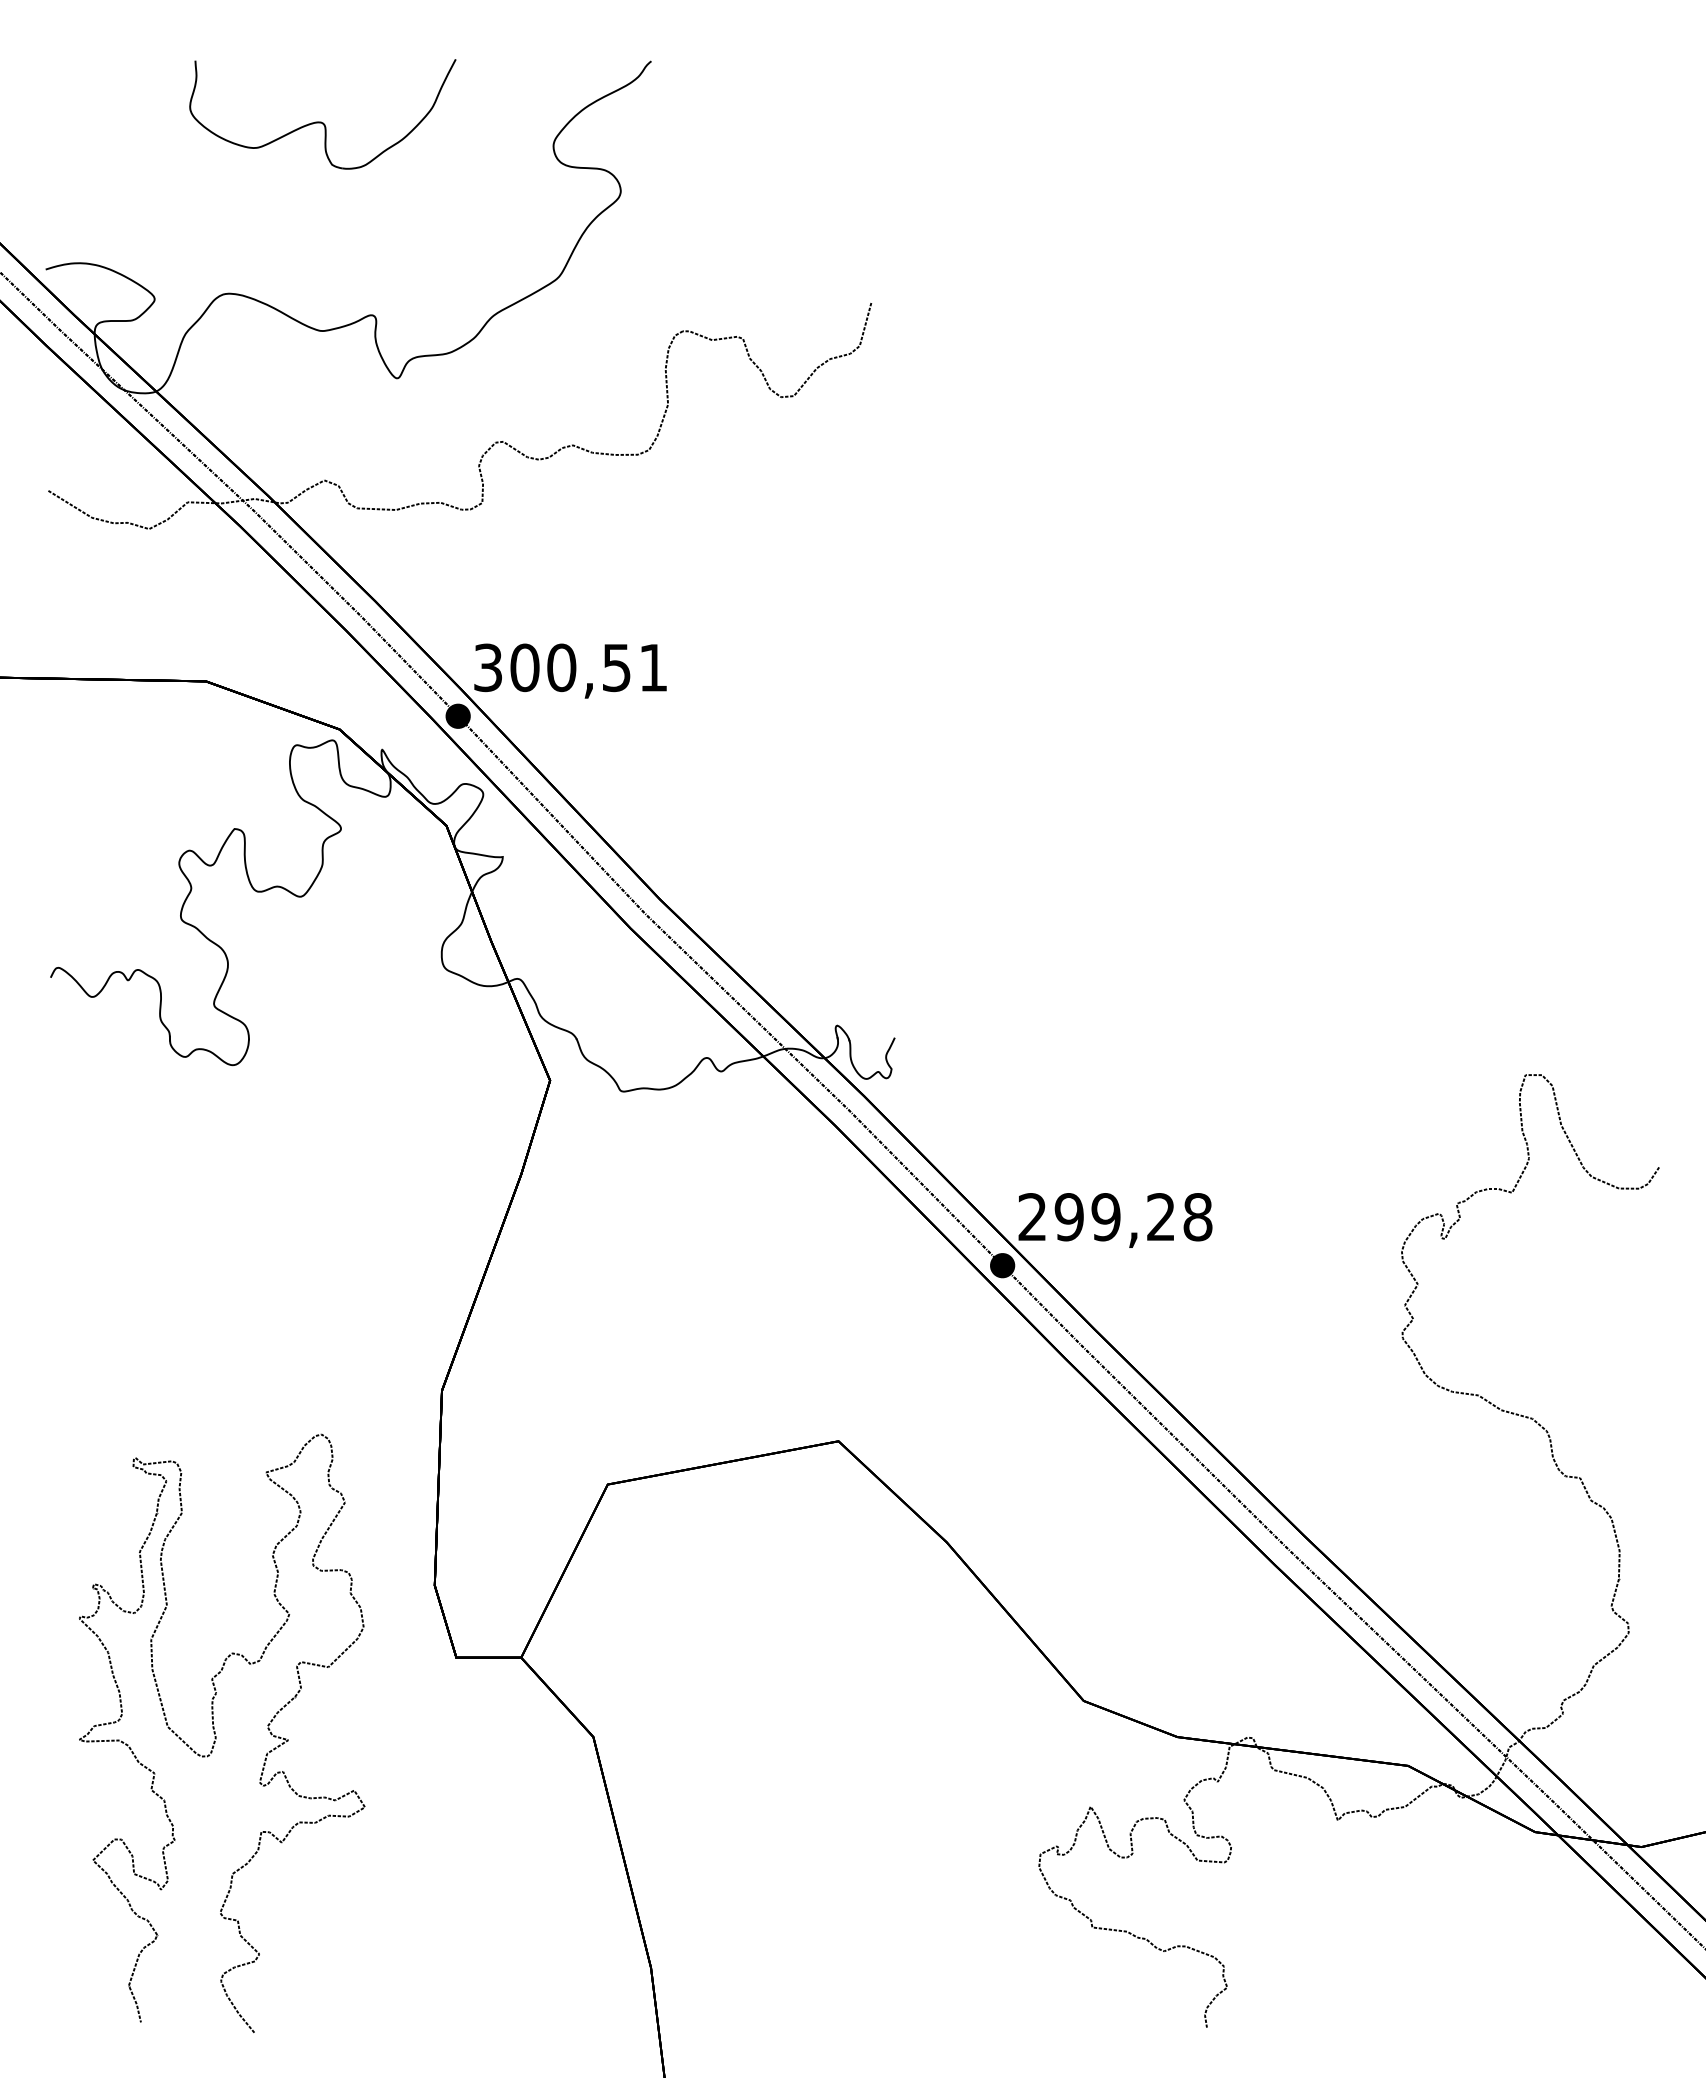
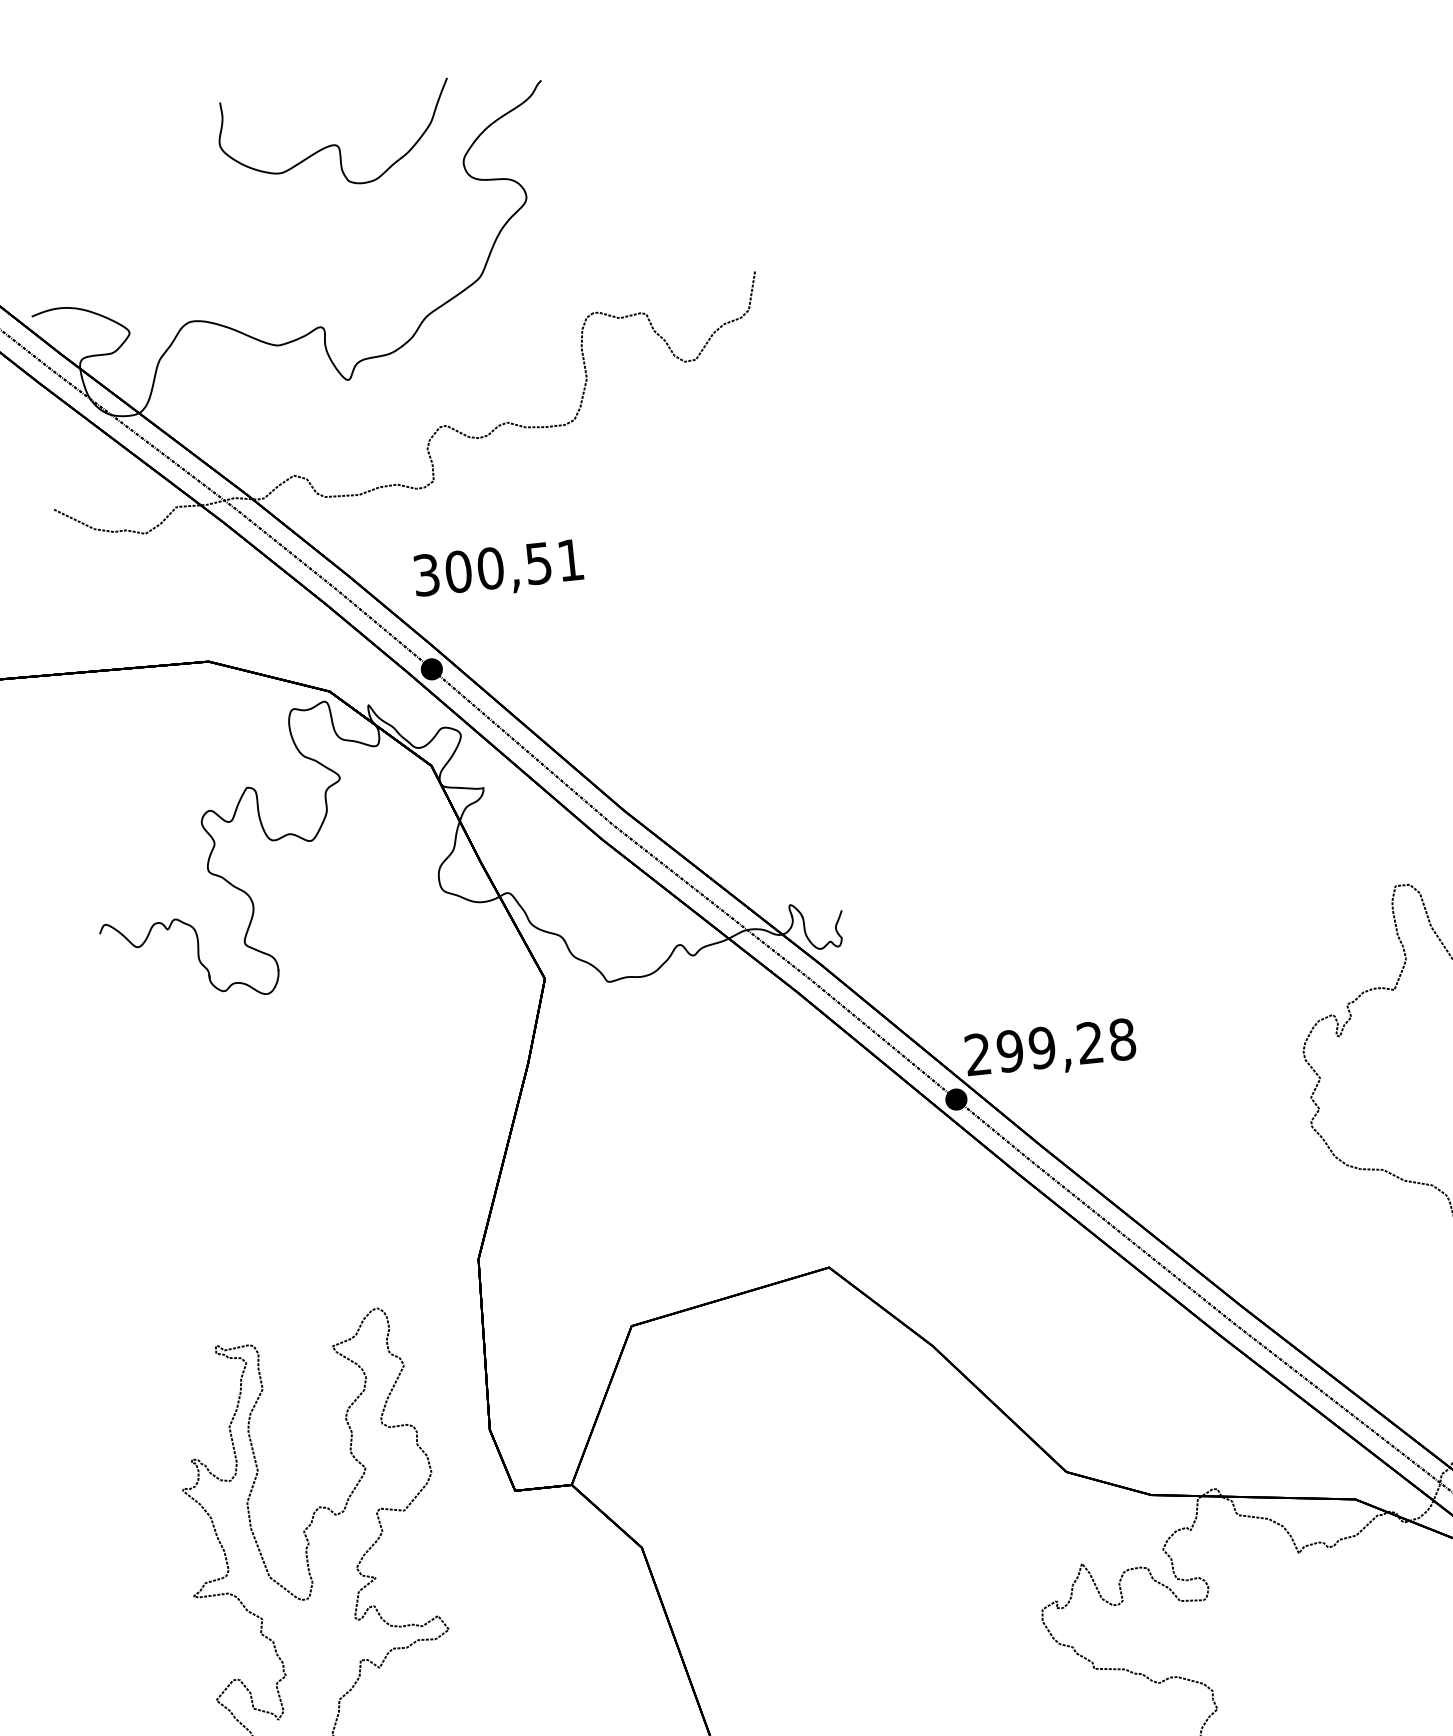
part: (321, 121) -> (335, 144), moved
text: (570, 670) -> (498, 570), moved

